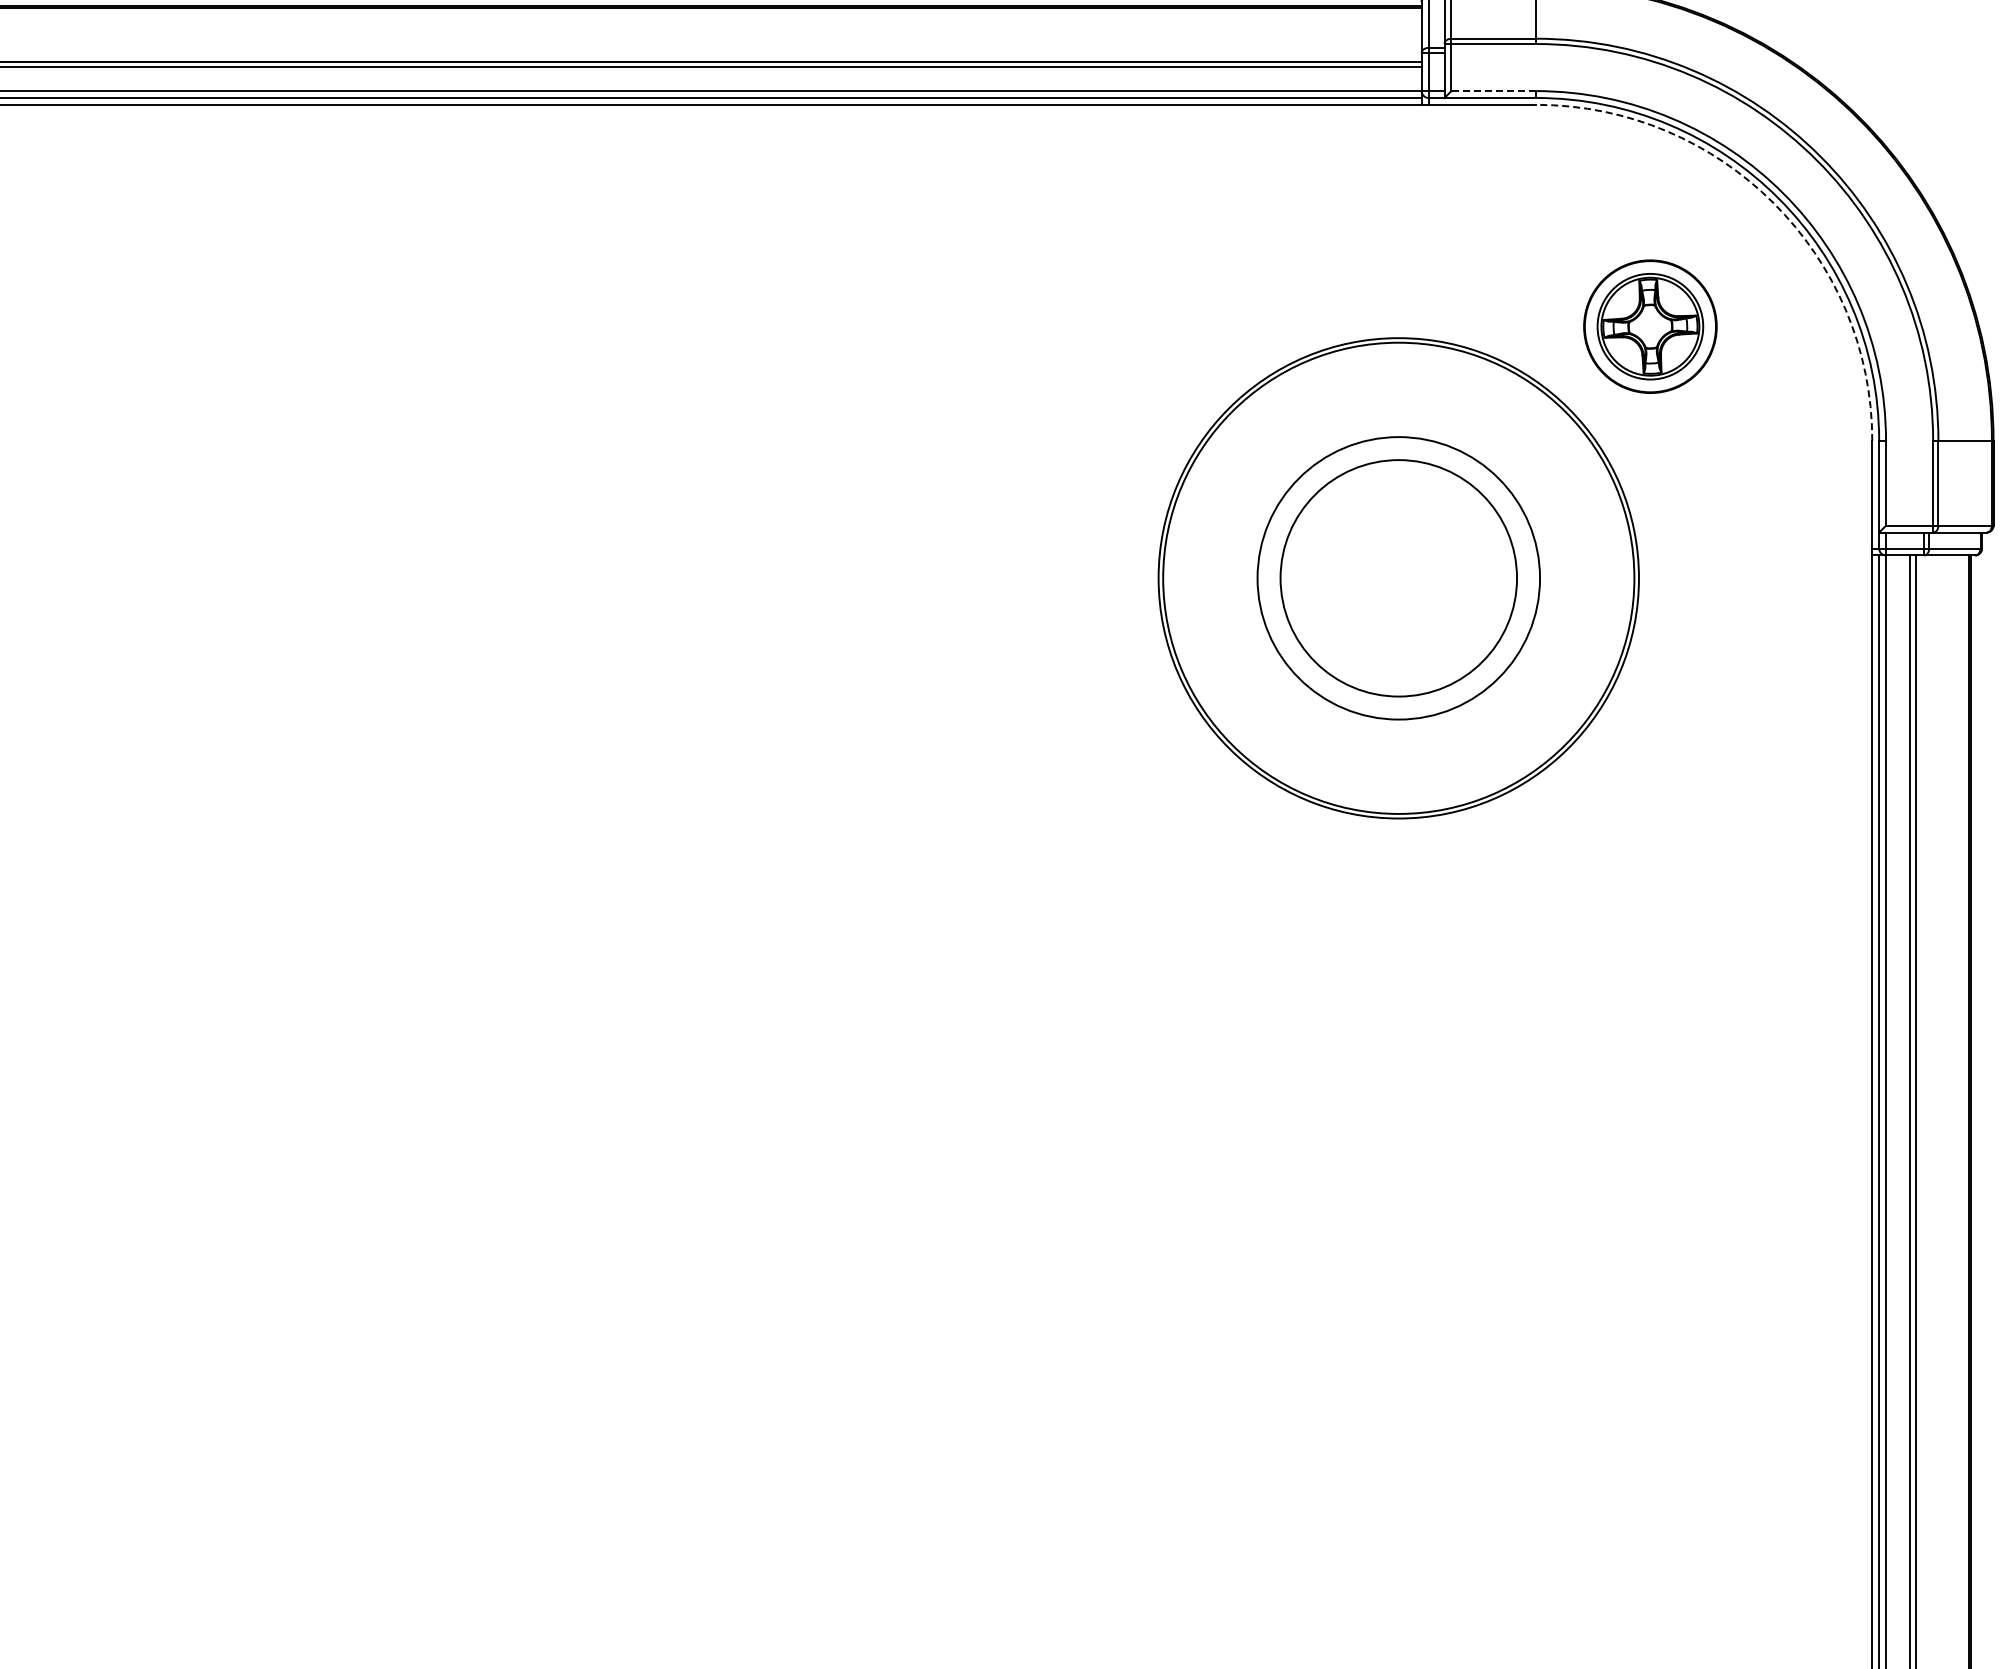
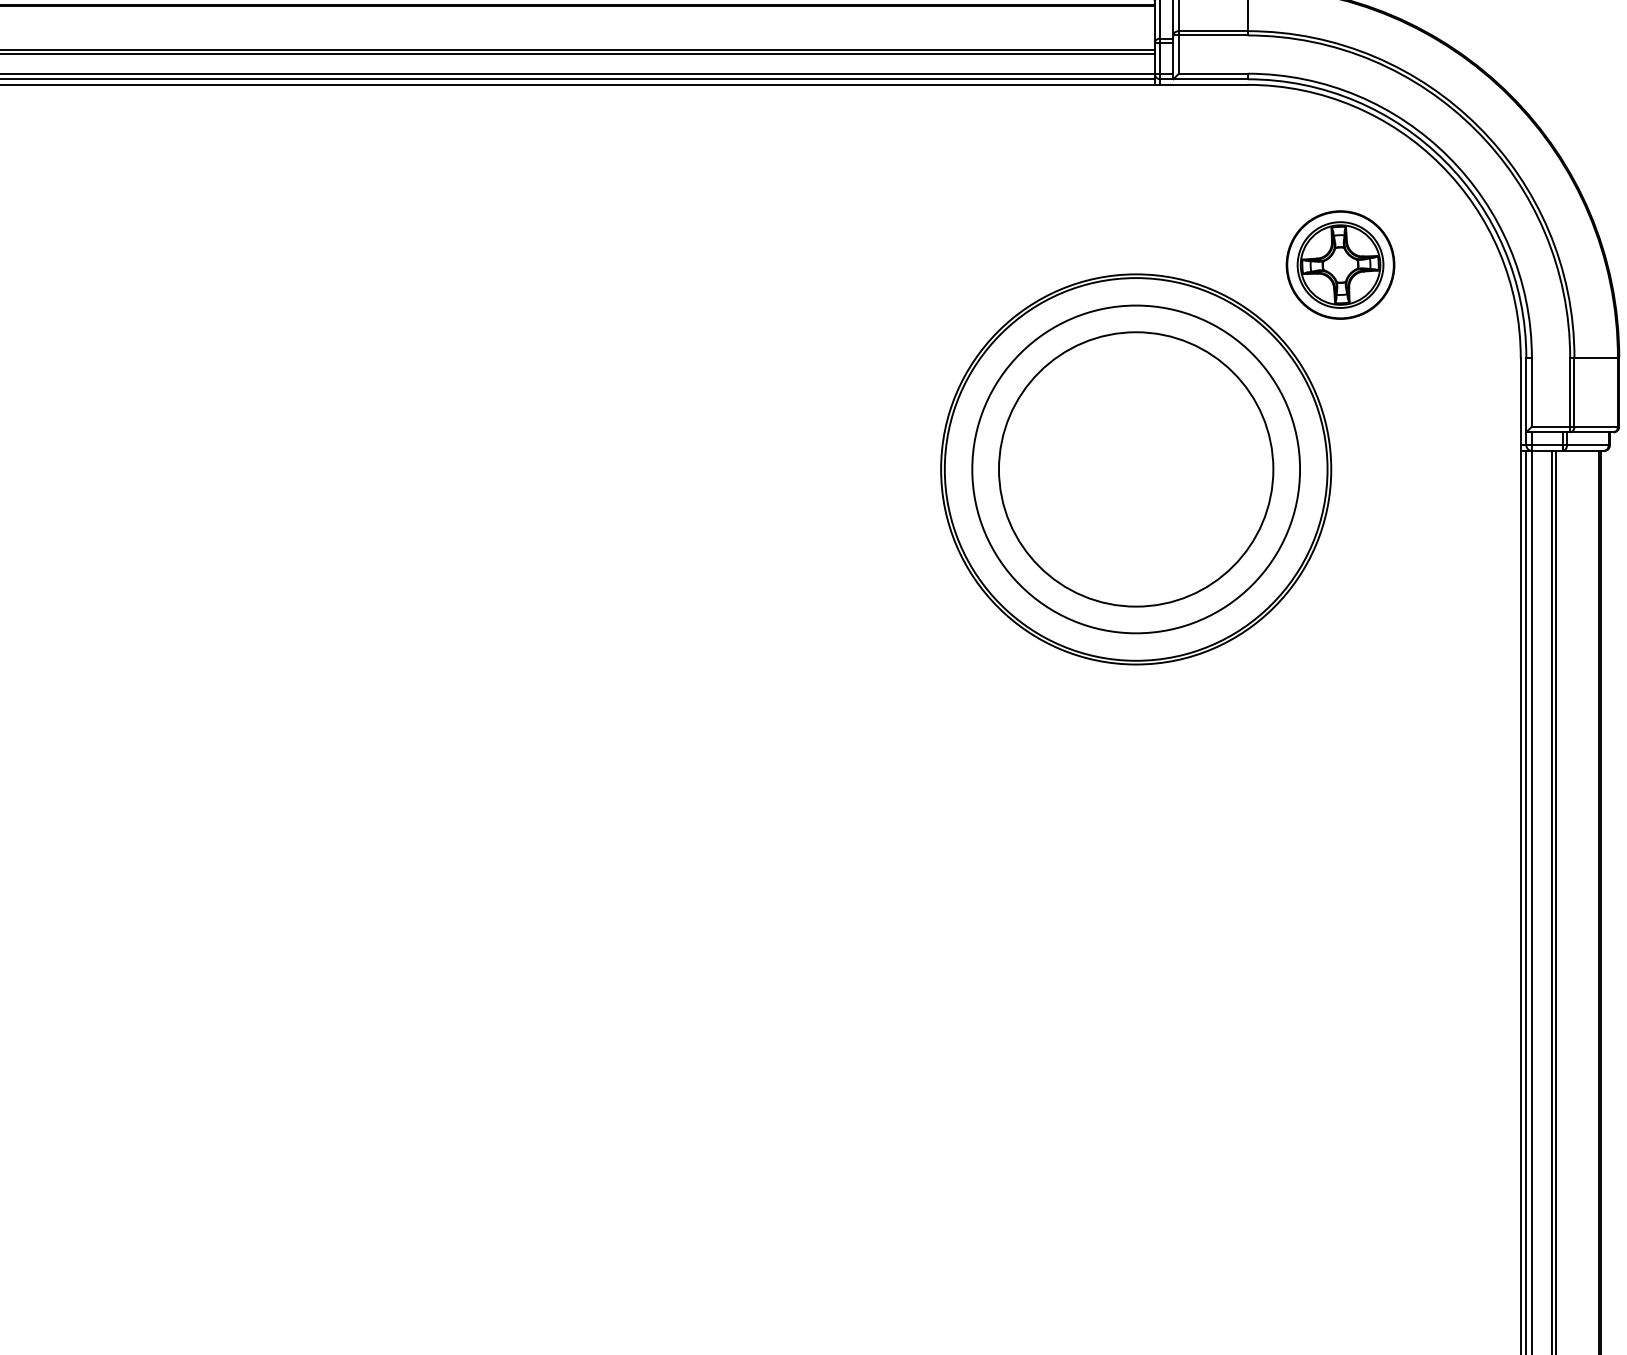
line: (1493, 91) -> (1213, 74), dashed -> solid
arc: (1773, 203) -> (1440, 165), dashed -> solid
circle: (1398, 578) -> (1135, 469), size x1.43
circle: (1398, 578) -> (1135, 469), size x1.43

